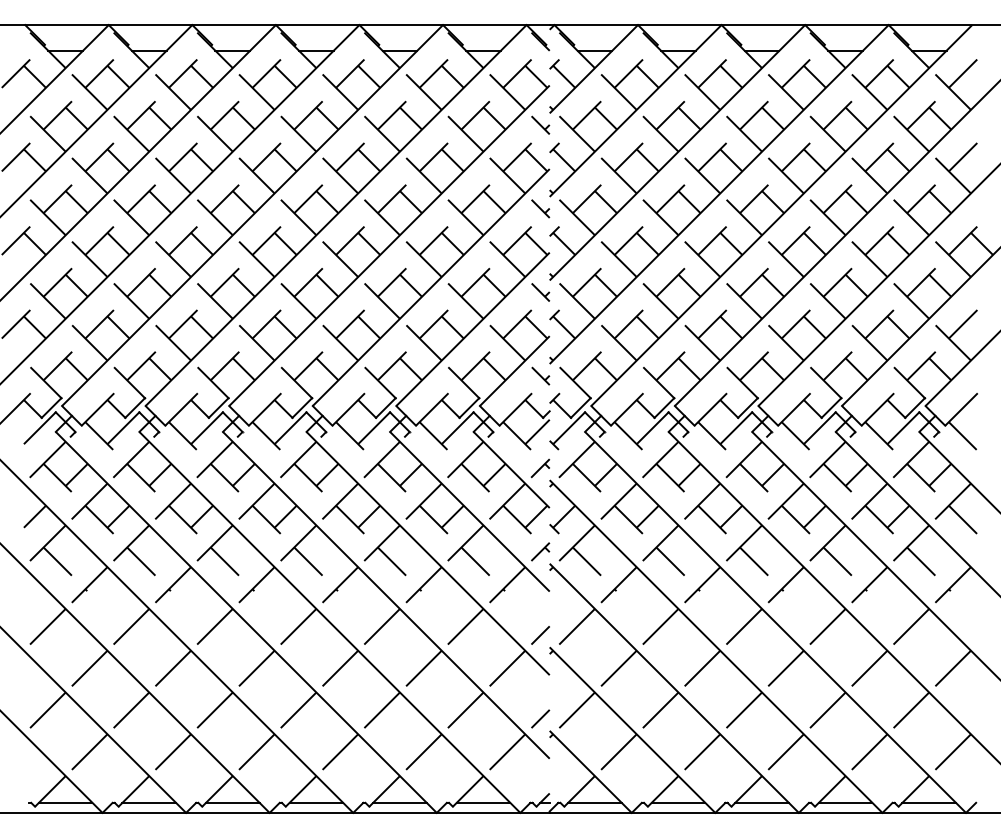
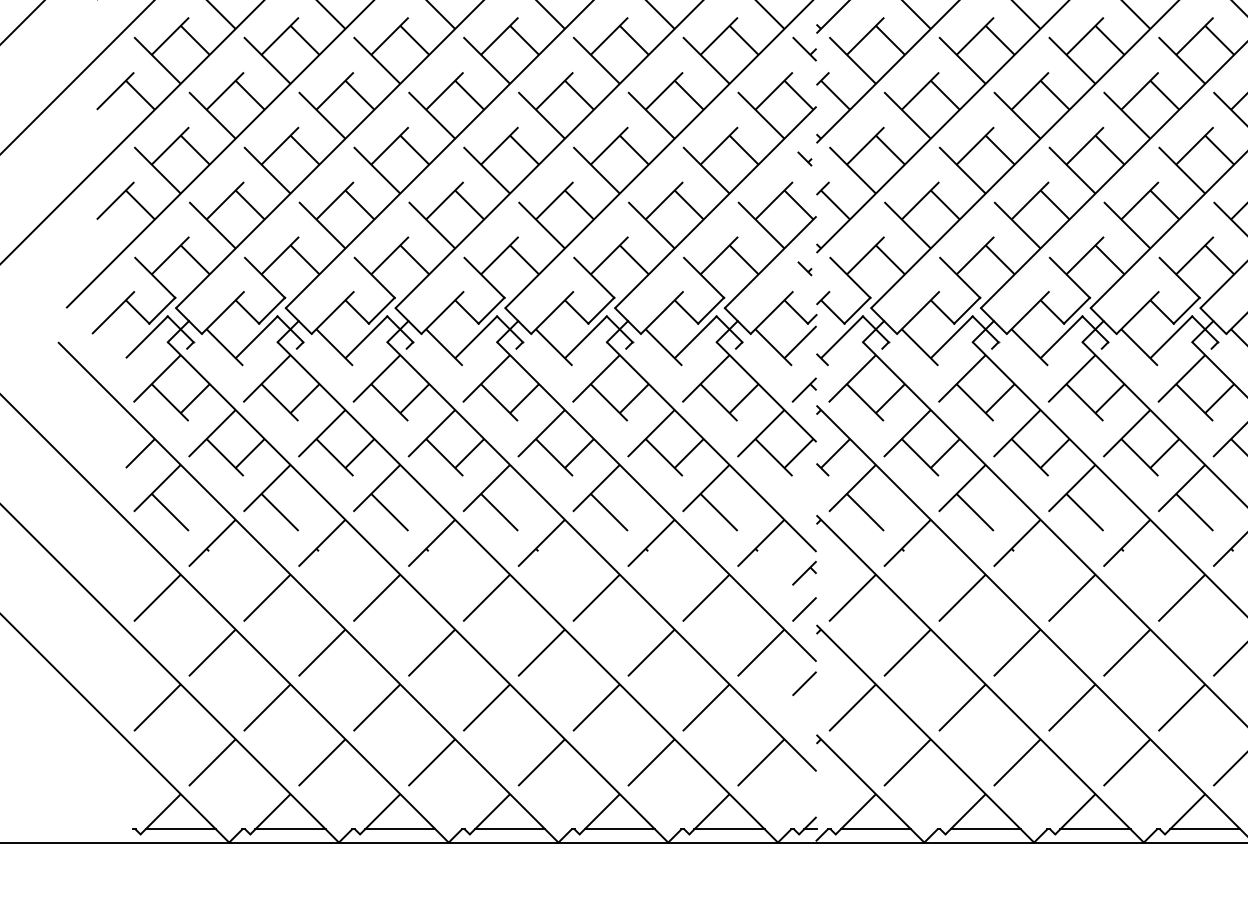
part: (540, 292) -> (804, 159), size x0.6
part: (540, 375) -> (804, 268), size x0.6
part: (540, 551) -> (804, 572), moved
line: (540, 718) -> (804, 683), moved

